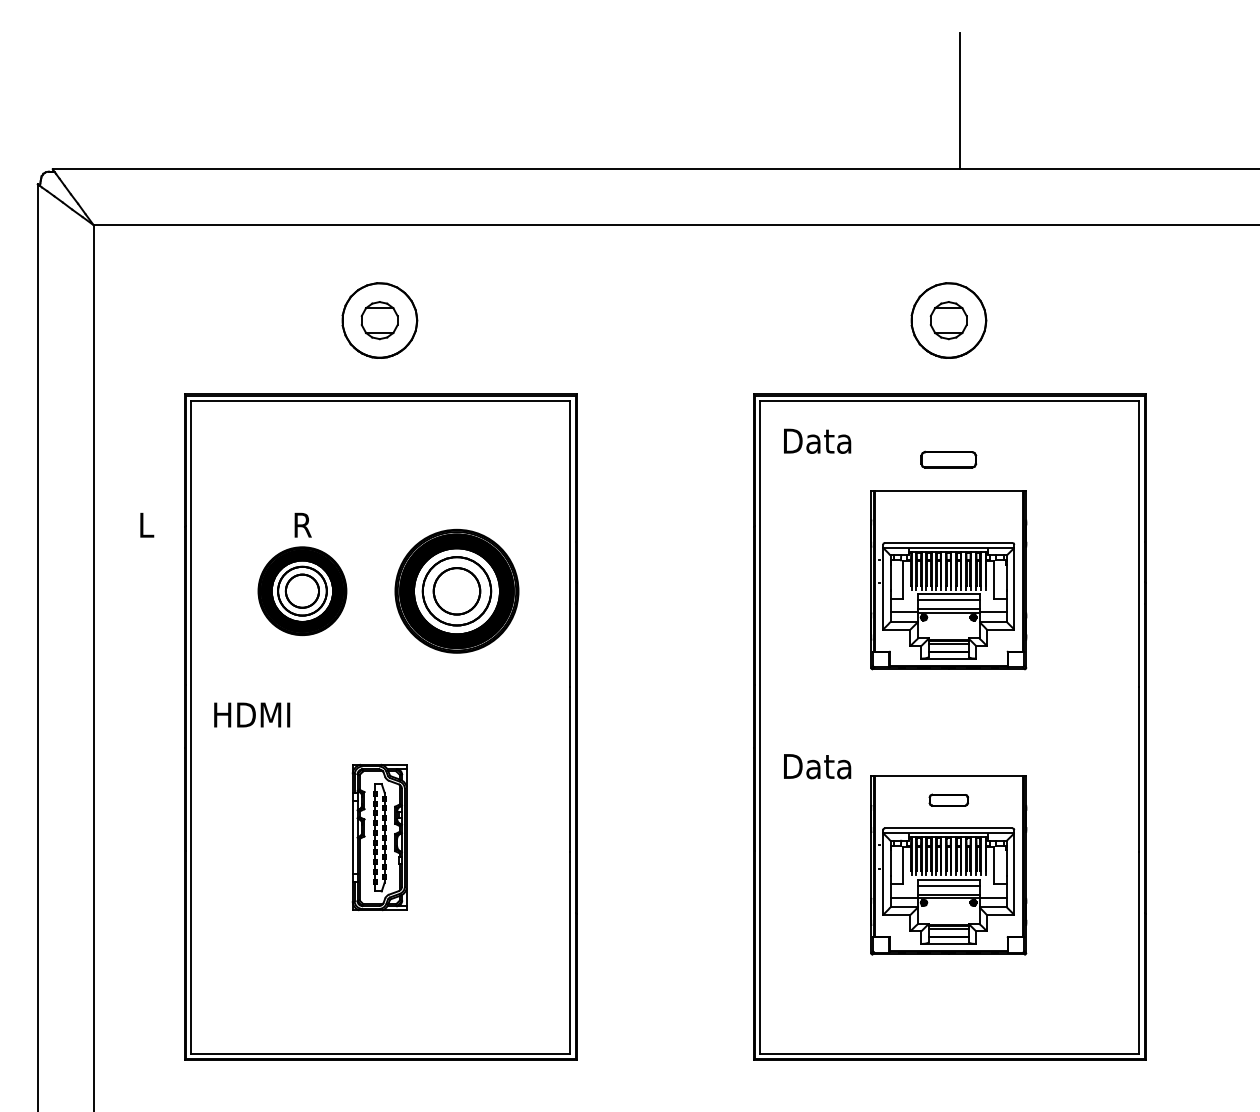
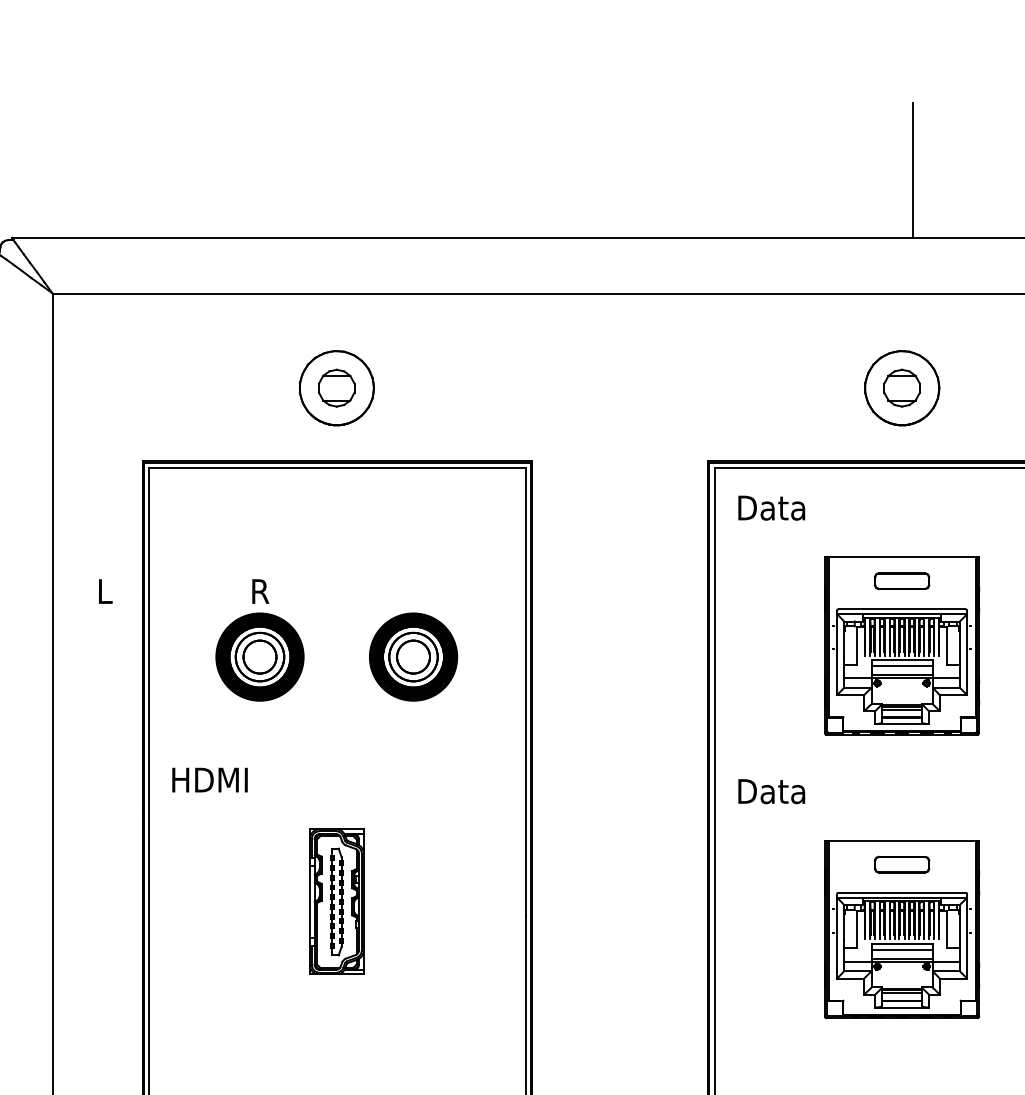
part: (948, 459) -> (901, 580), moved
part: (456, 590) -> (413, 656), size x0.71
text: (817, 766) -> (771, 791), moved
part: (948, 800) -> (901, 865), size x1.43

